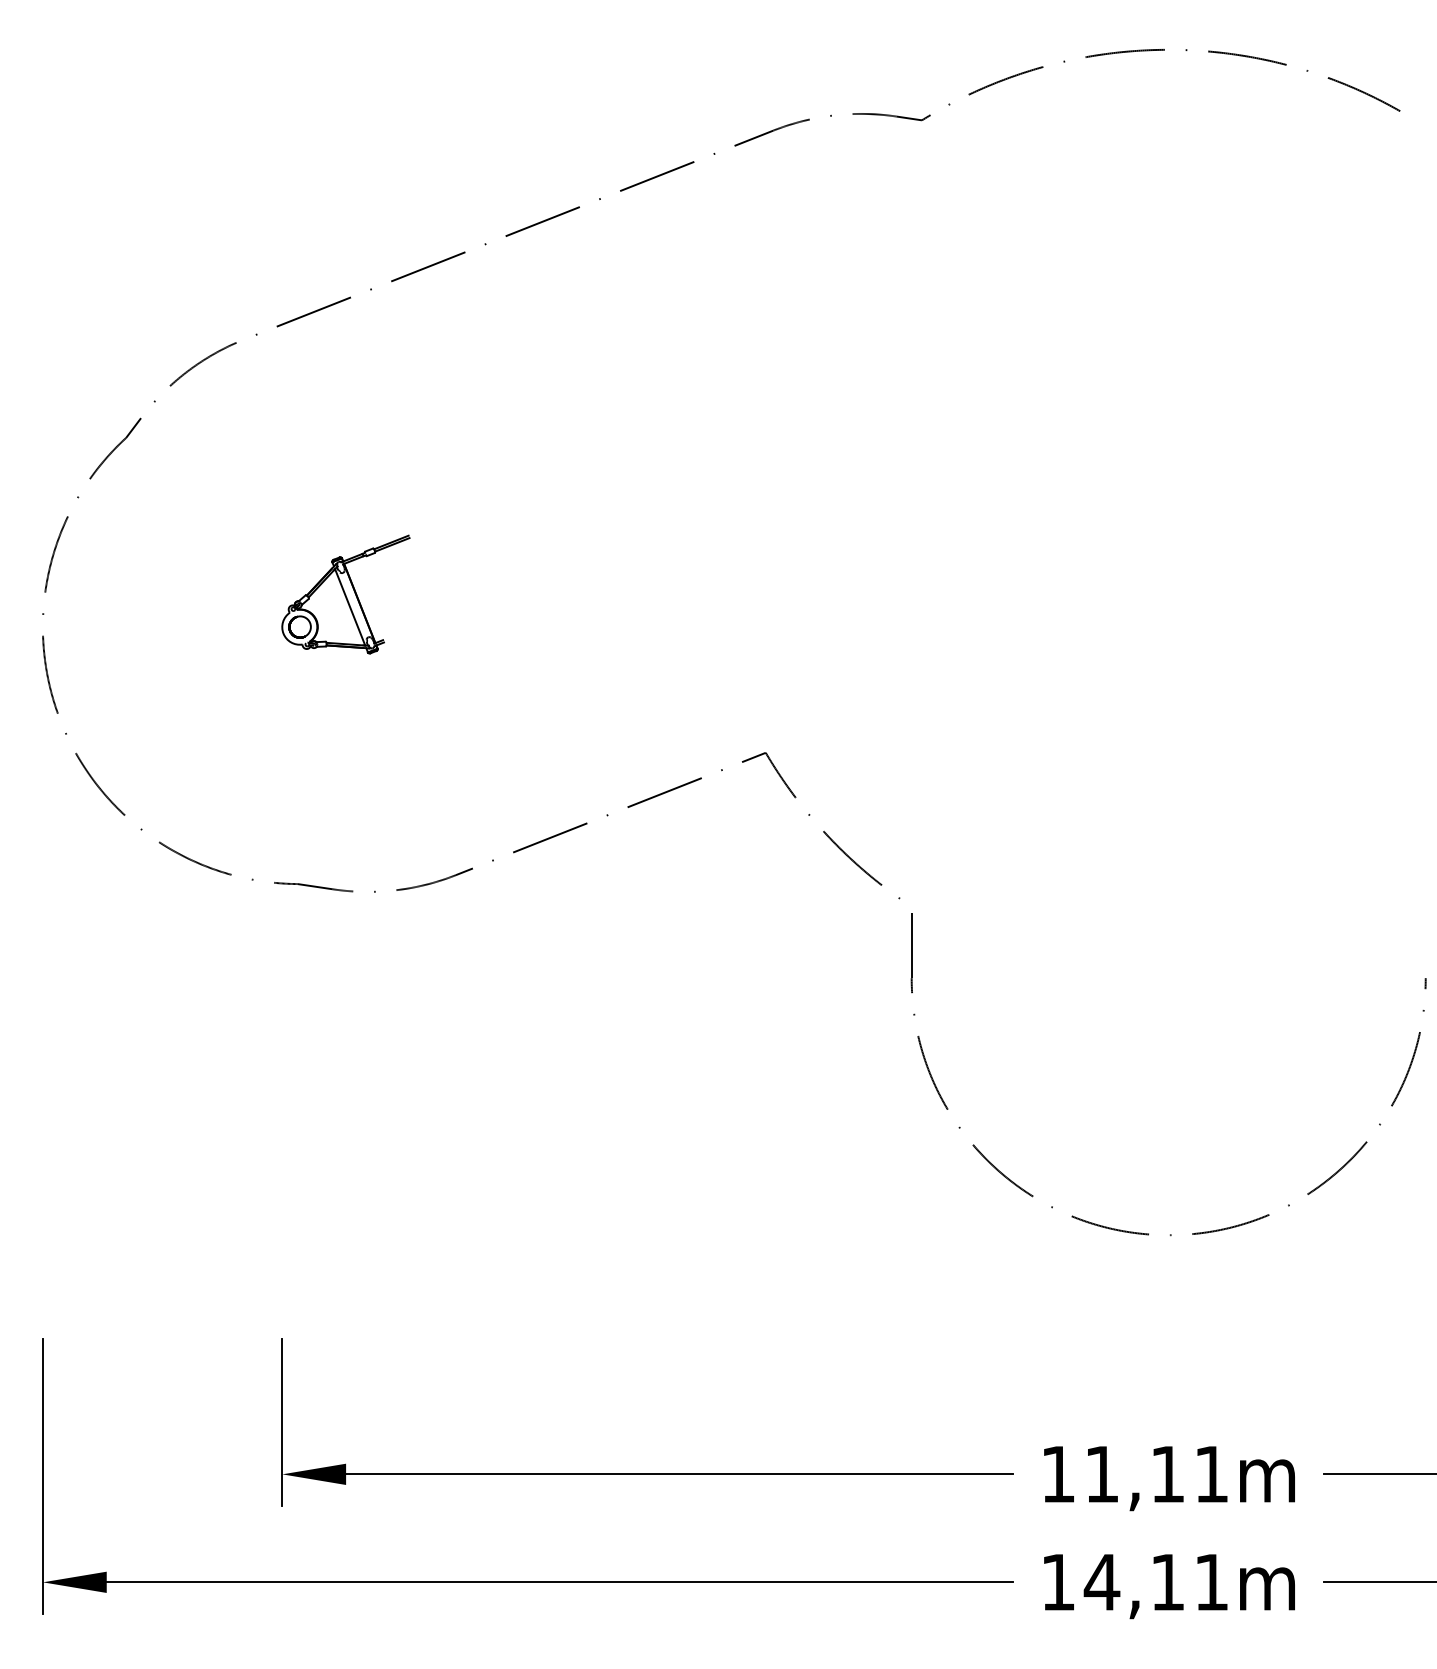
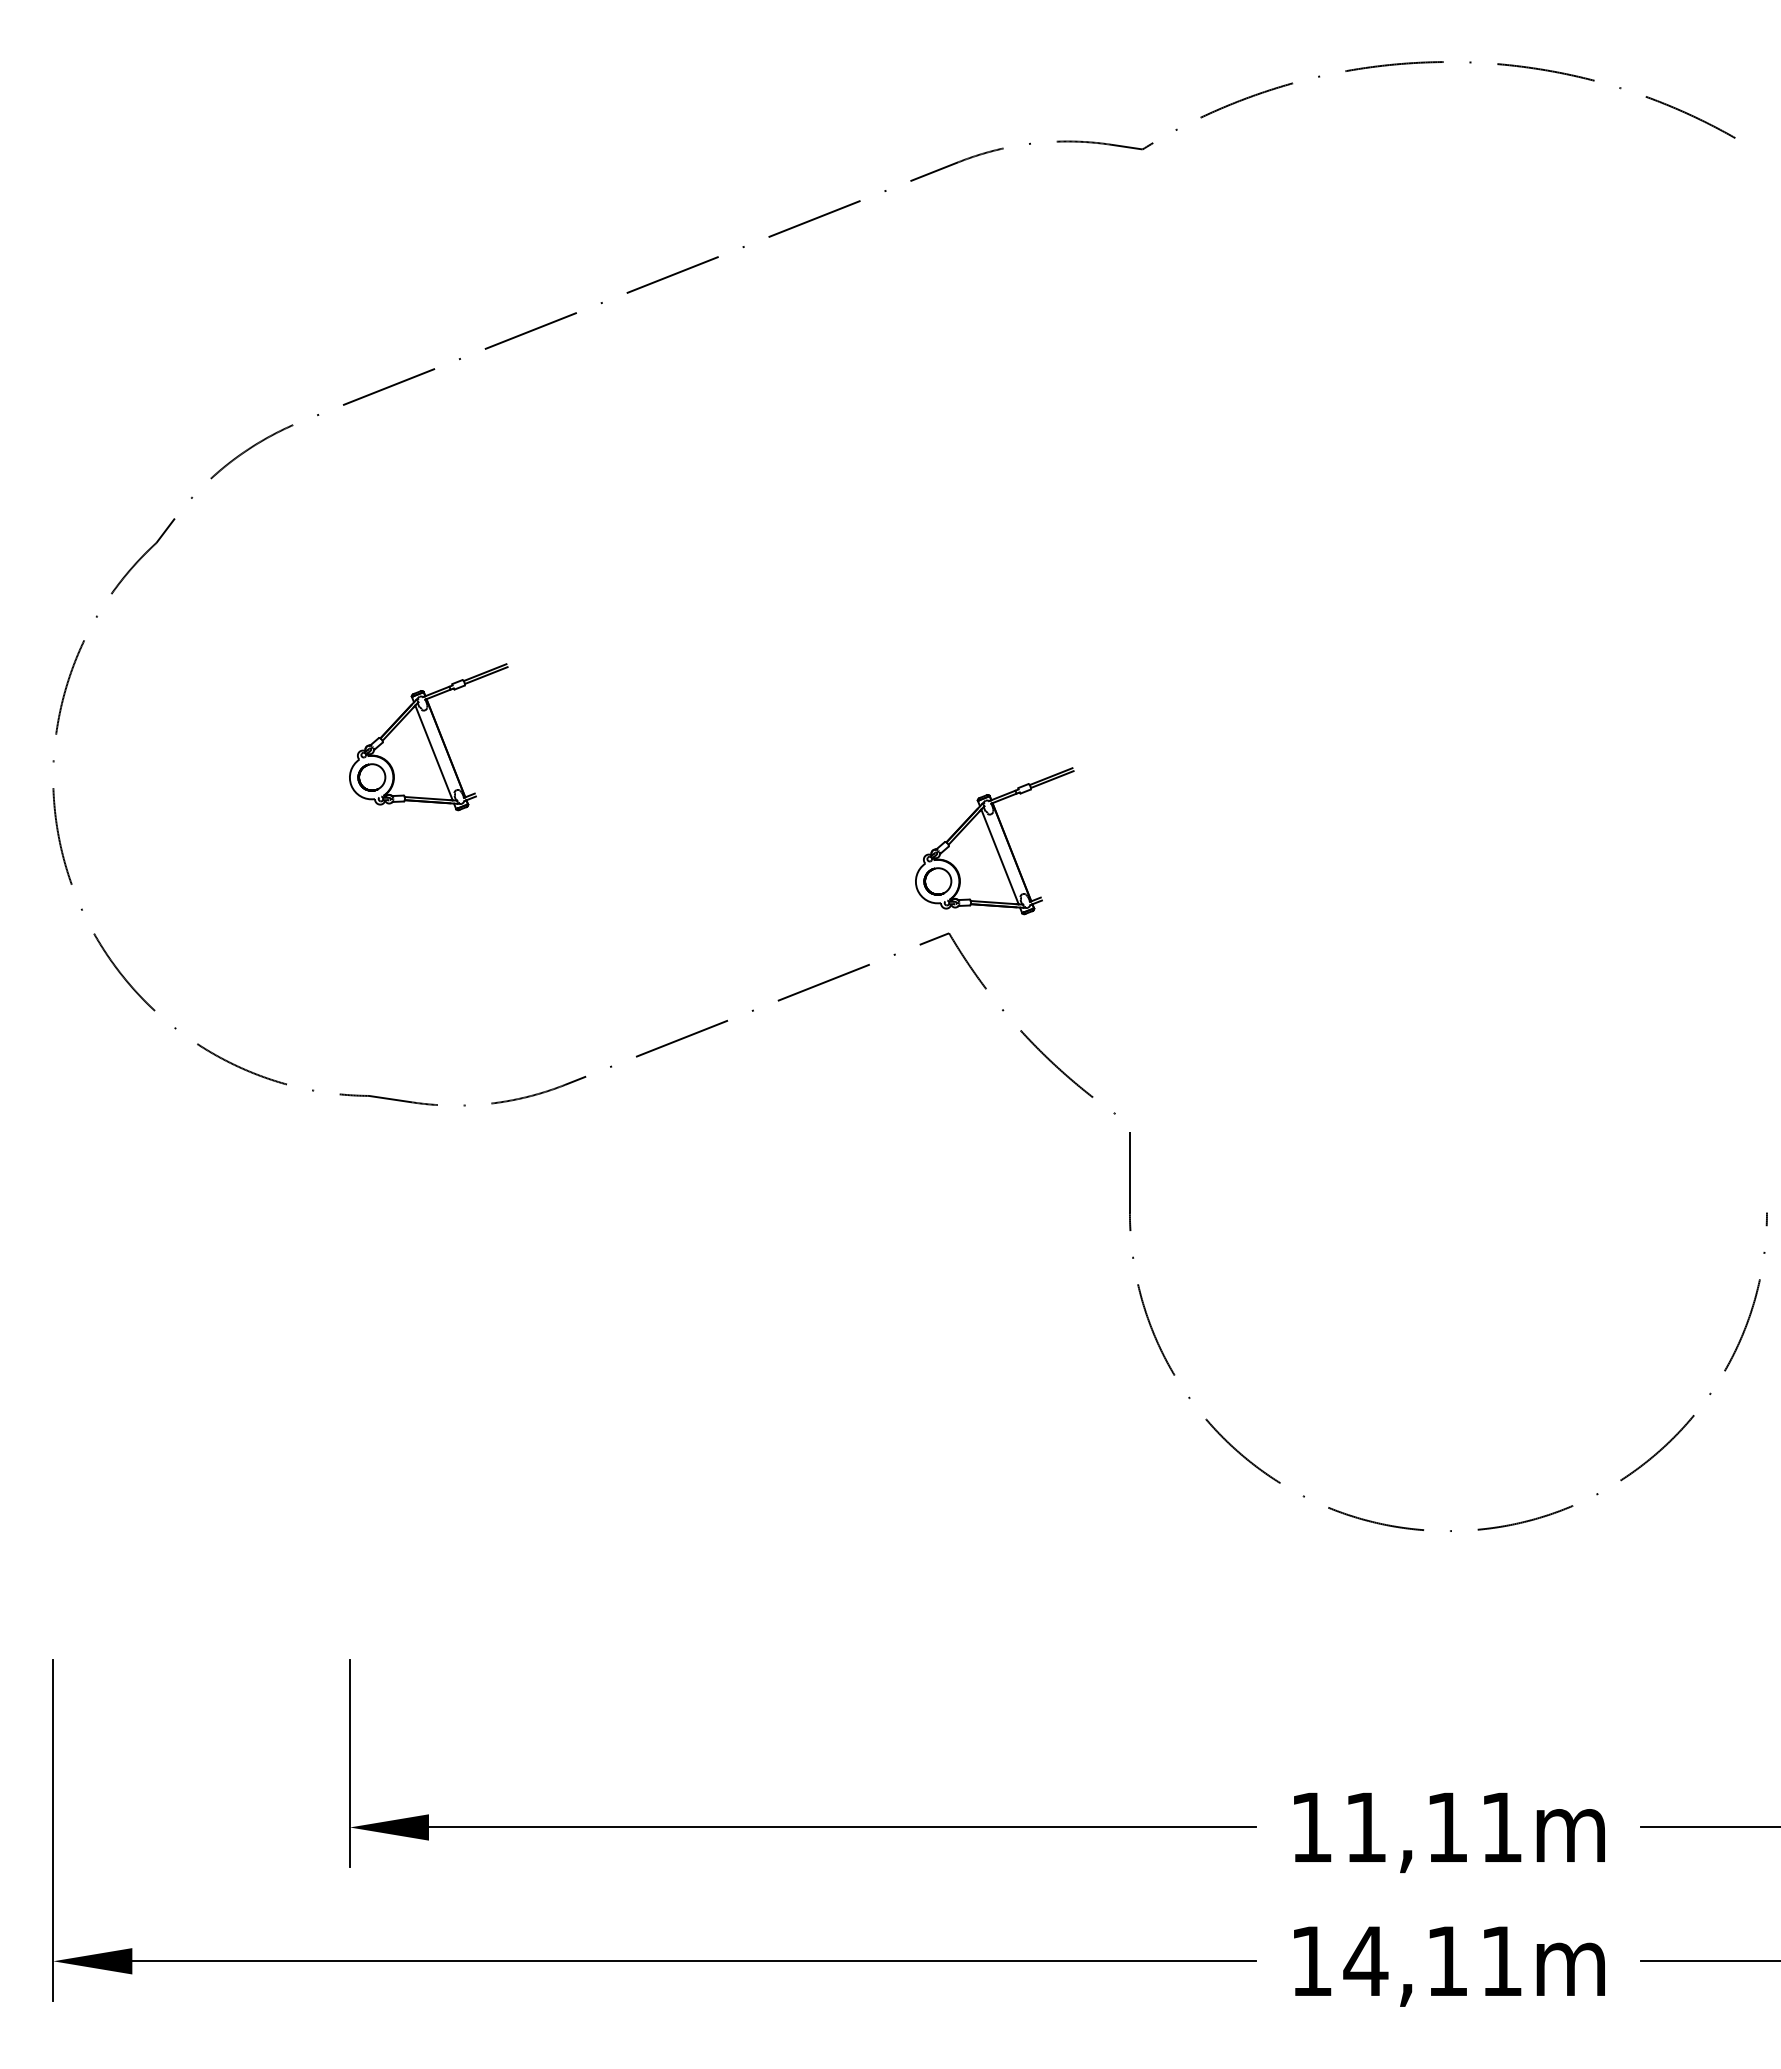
part: (802, 678) -> (994, 841), added

